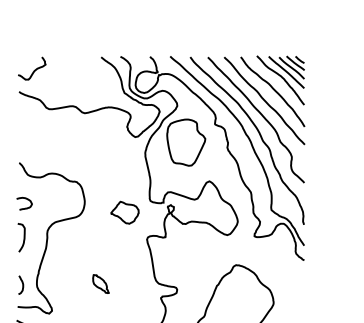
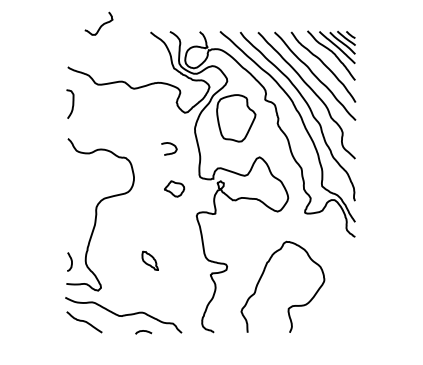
curve: (33, 70) -> (100, 25), moved
curve: (24, 199) -> (169, 144), moved
part: (124, 212) -> (174, 188), size x0.7
curve: (23, 237) -> (72, 103), moved

